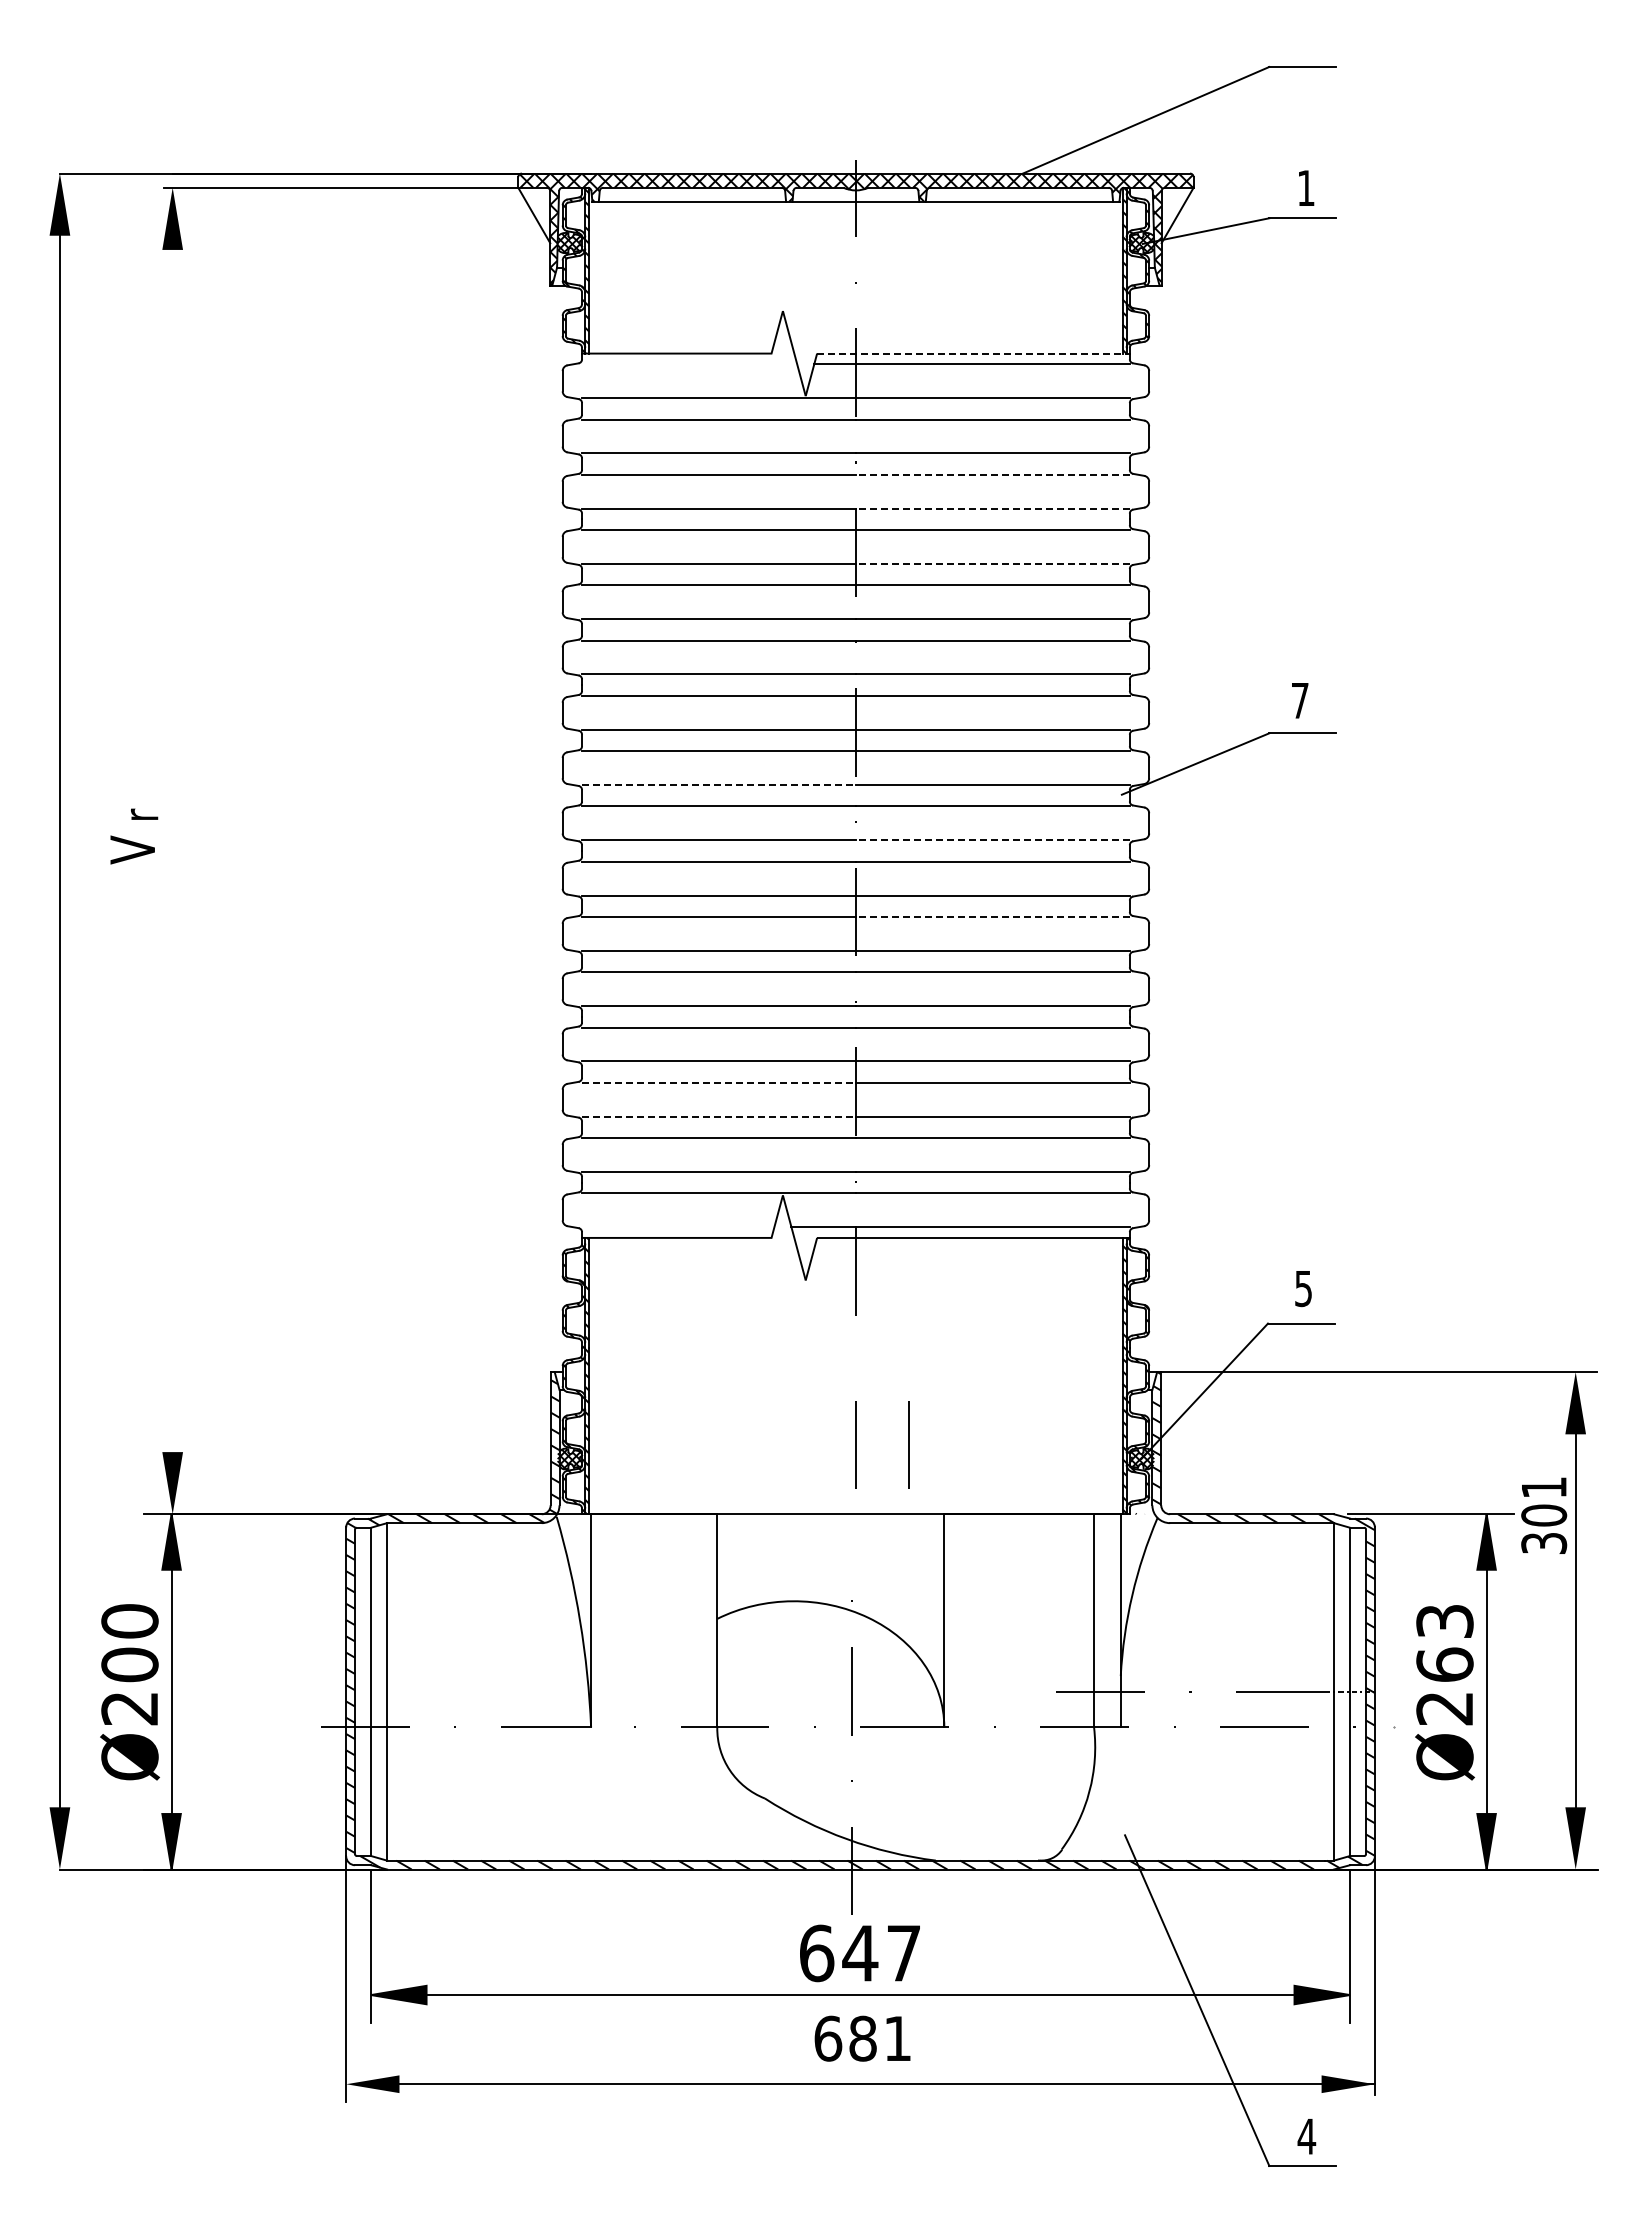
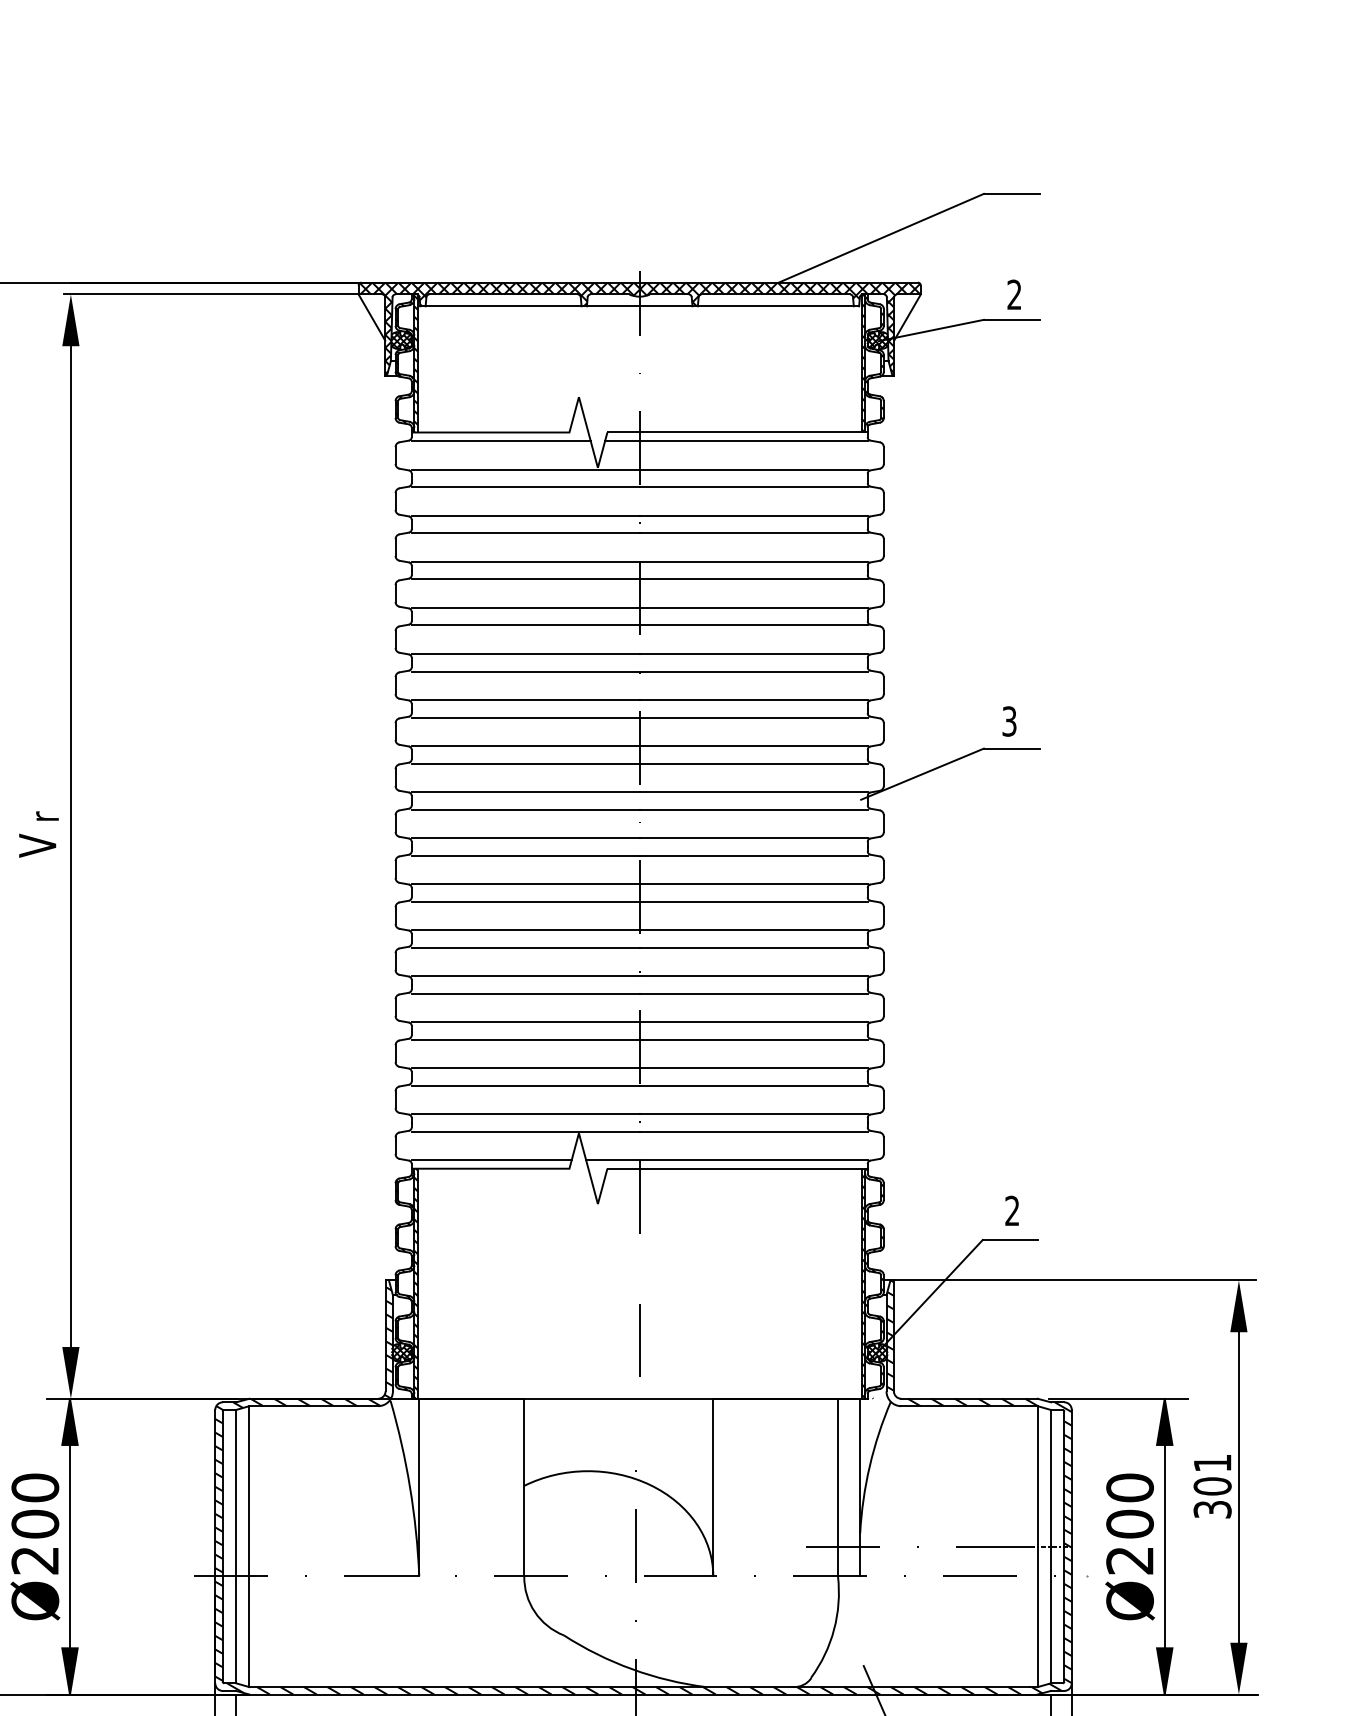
text: (1305, 187) -> (1013, 294), 1 -> 2
line: (973, 353) -> (737, 432), dashed -> solid
line: (689, 364) -> (501, 441), added
line: (992, 474) -> (753, 533), dashed -> solid
line: (992, 508) -> (753, 561), dashed -> solid
line: (992, 563) -> (753, 607), dashed -> solid
text: (1299, 700) -> (1008, 721), 7 -> 3
line: (719, 785) -> (526, 792), dashed -> solid
line: (992, 840) -> (753, 837), dashed -> solid
line: (172, 843) -> (70, 840), added
line: (992, 917) -> (753, 901), dashed -> solid
line: (719, 1082) -> (526, 1039), dashed -> solid
line: (719, 1116) -> (526, 1067), dashed -> solid
line: (678, 1227) -> (491, 1160), added
text: (1303, 1288) -> (1012, 1210), 5 -> 2
line: (908, 1444) -> (683, 1340), removed
text: (1544, 1515) -> (1212, 1486), moved
text: (1444, 1643) -> (1129, 1506), Ø263 -> Ø200

